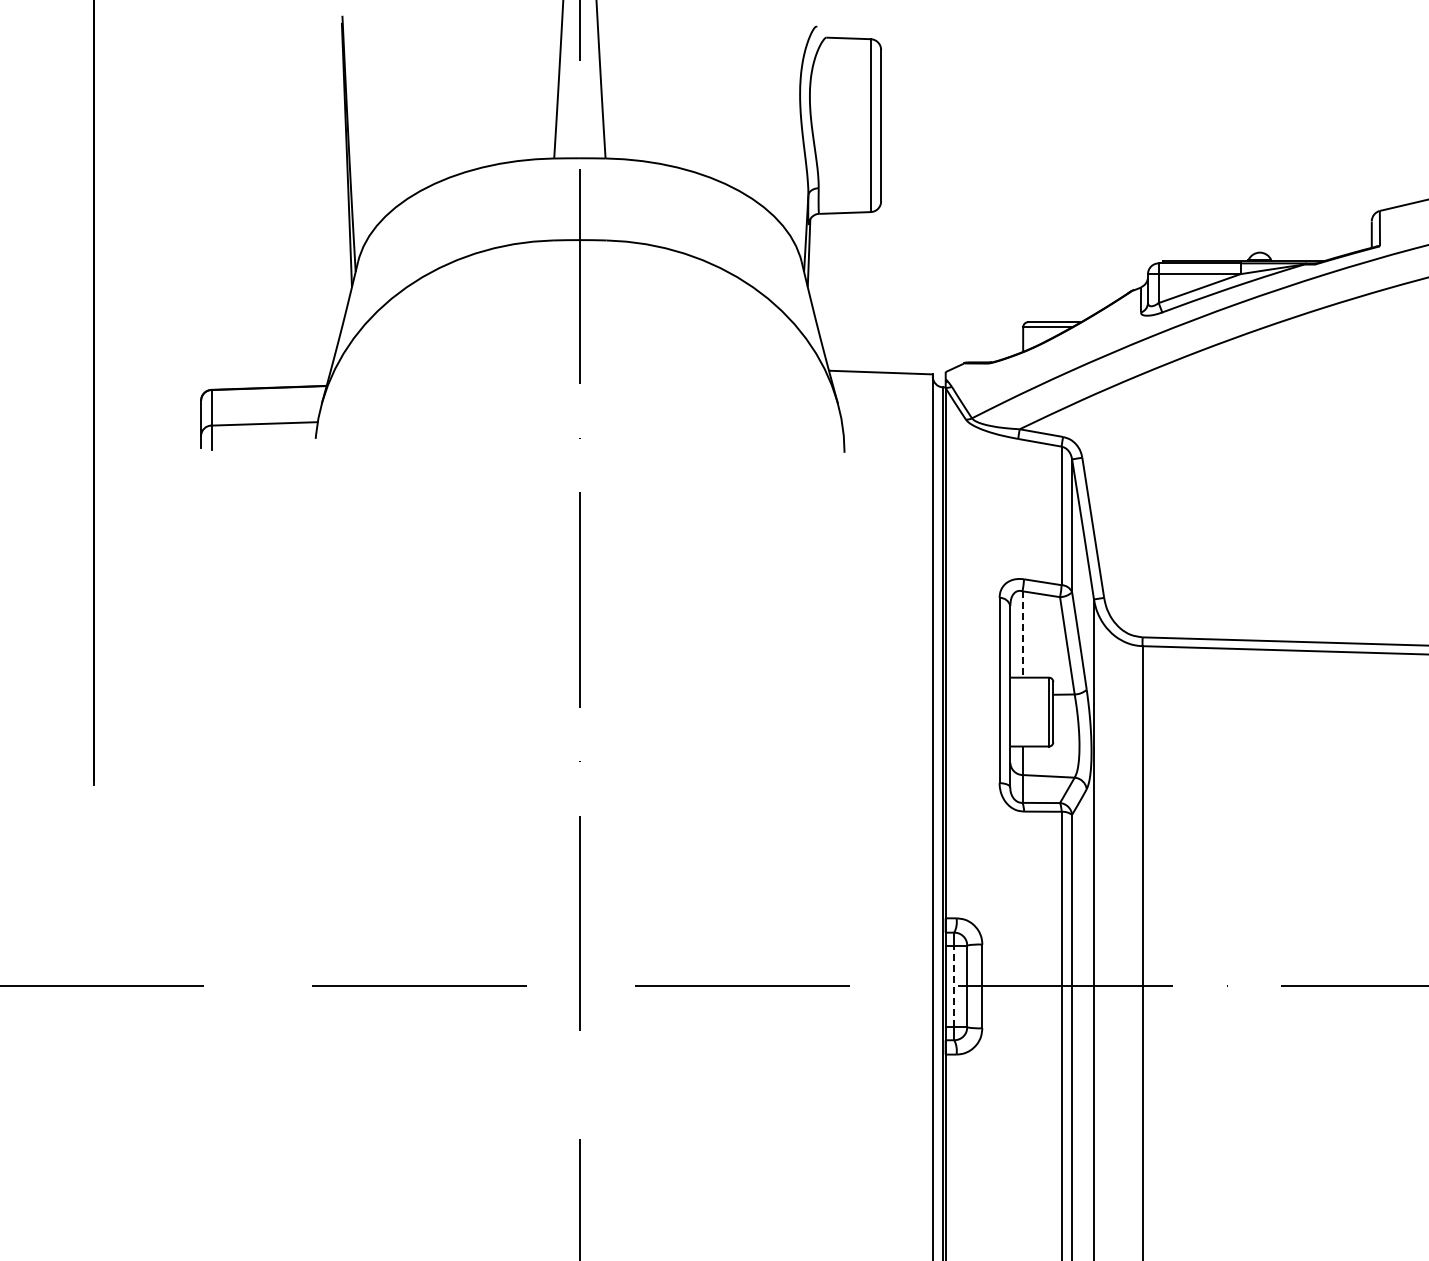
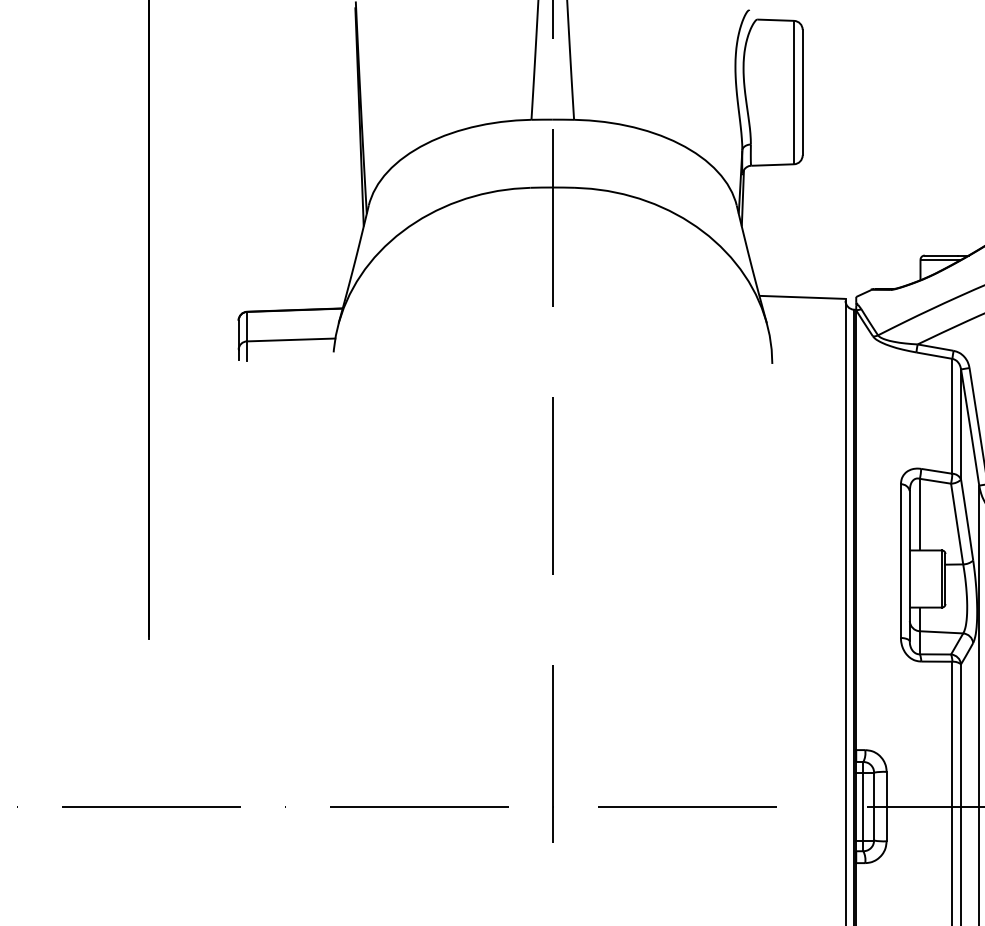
line: (1022, 634) -> (919, 514), dashed -> solid
line: (954, 986) -> (863, 806), dashed -> solid

